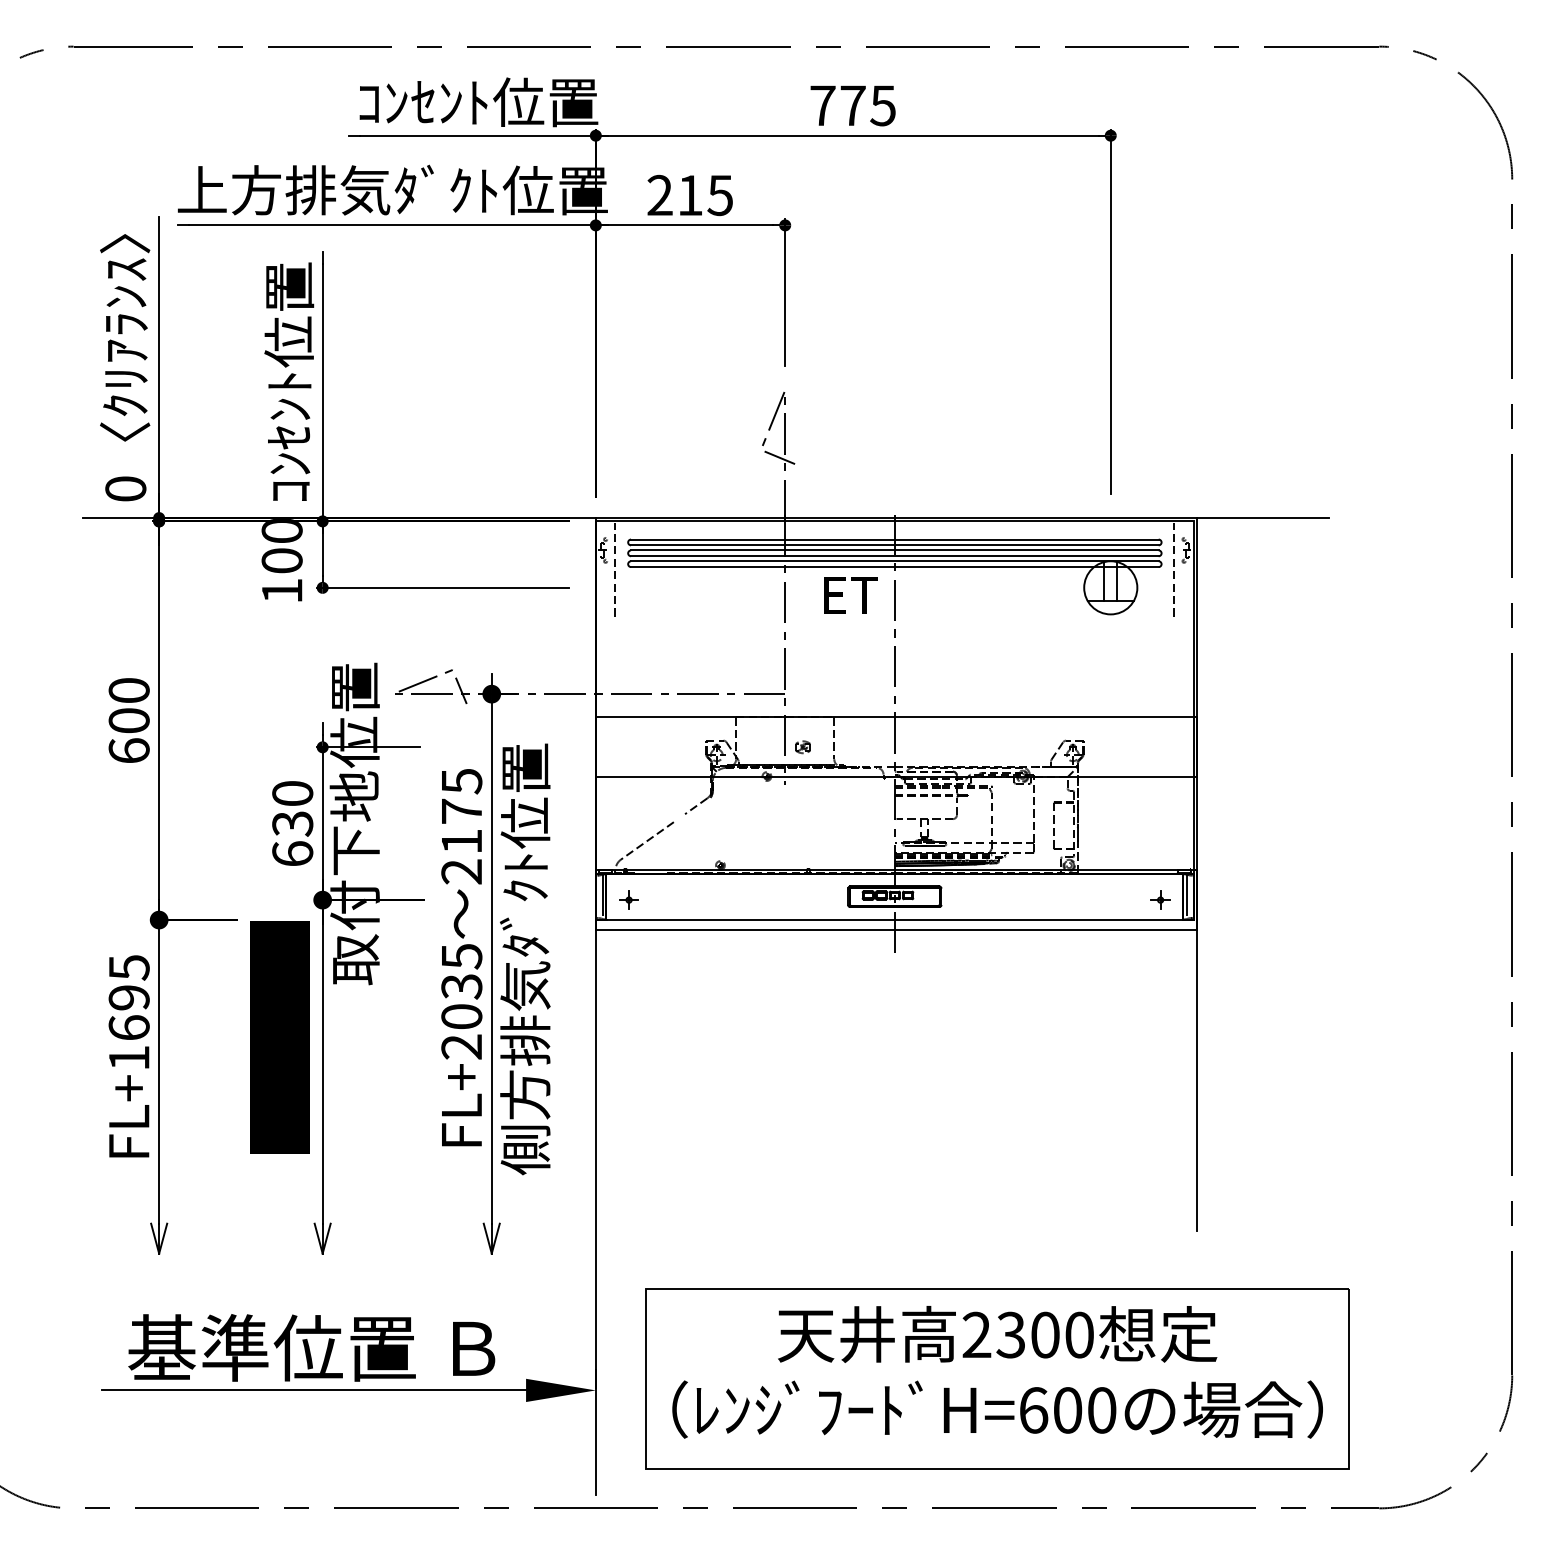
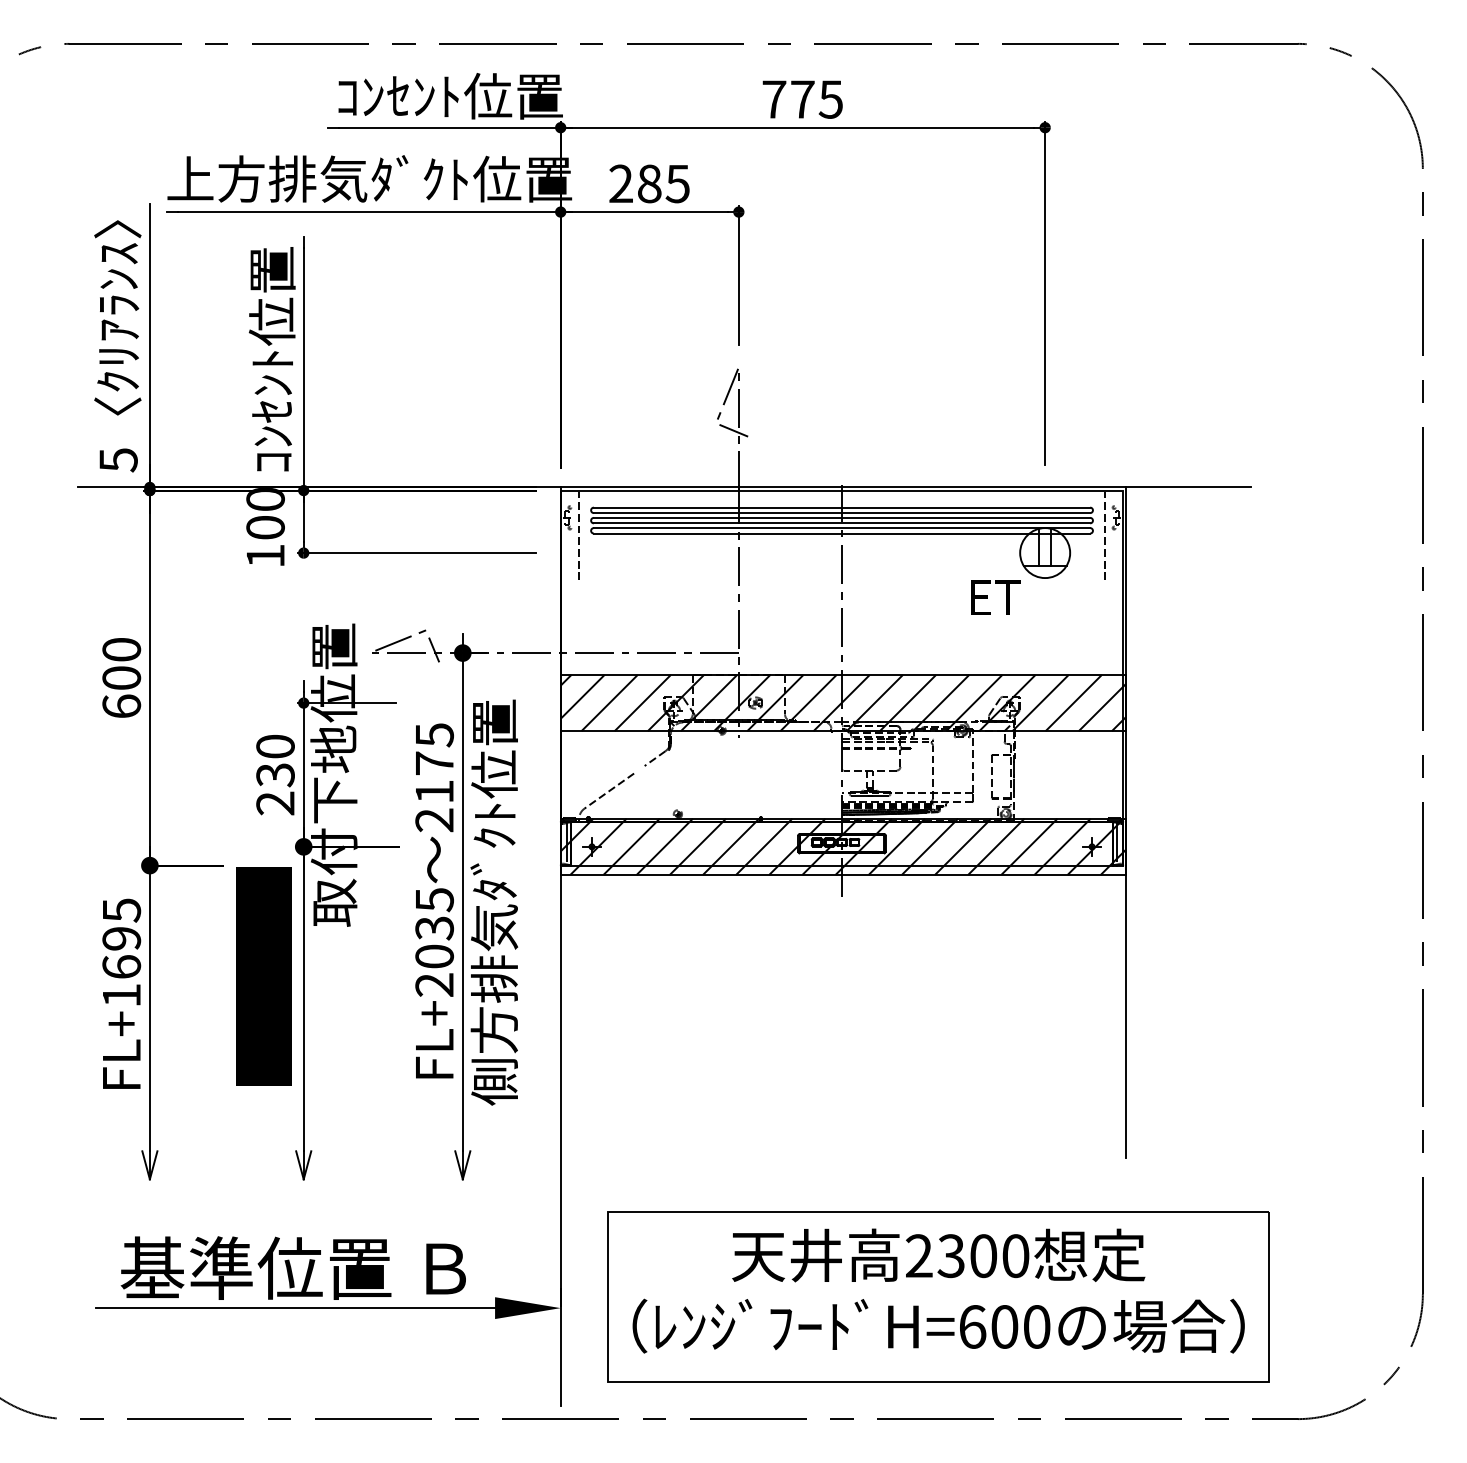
text: (690, 195) -> (649, 183), 215 -> 285
text: (125, 489) -> (118, 460), 0 -> 5
text: (850, 595) -> (995, 597), moved
hatch: (895, 747) -> (842, 703), added
text: (292, 853) -> (275, 803), 630 -> 230
hatch: (895, 900) -> (842, 847), added

